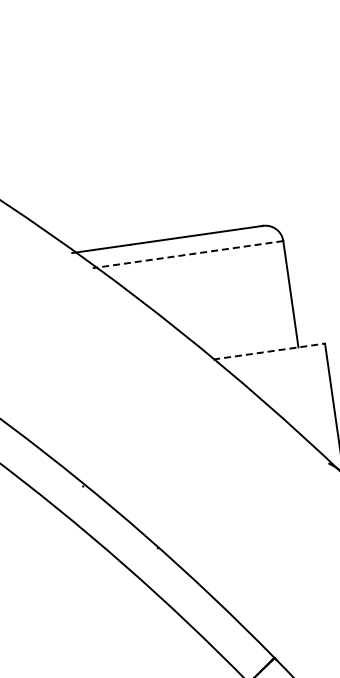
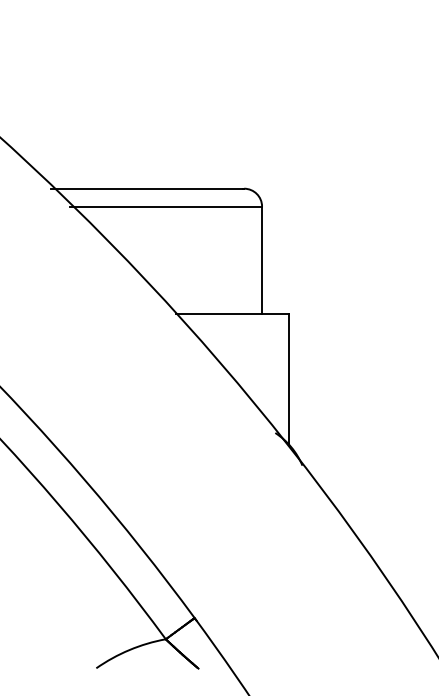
line: (187, 254) -> (165, 206), dashed -> solid
line: (269, 352) -> (232, 314), dashed -> solid

